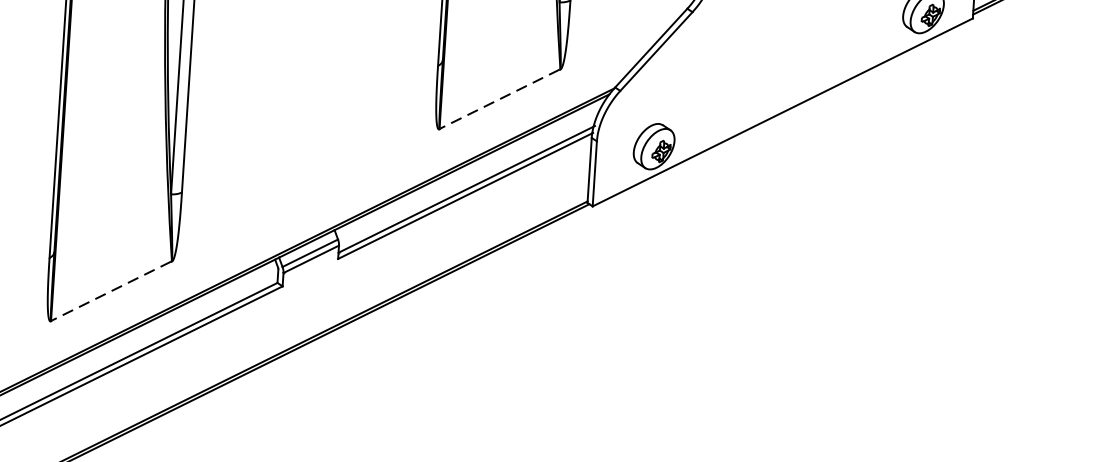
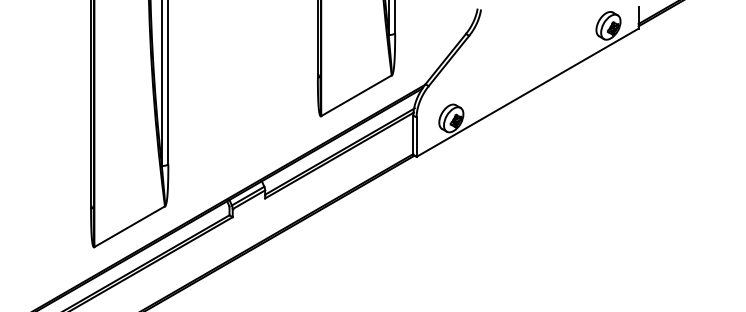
line: (499, 100) -> (356, 96), dashed -> solid
line: (111, 290) -> (129, 226), dashed -> solid

